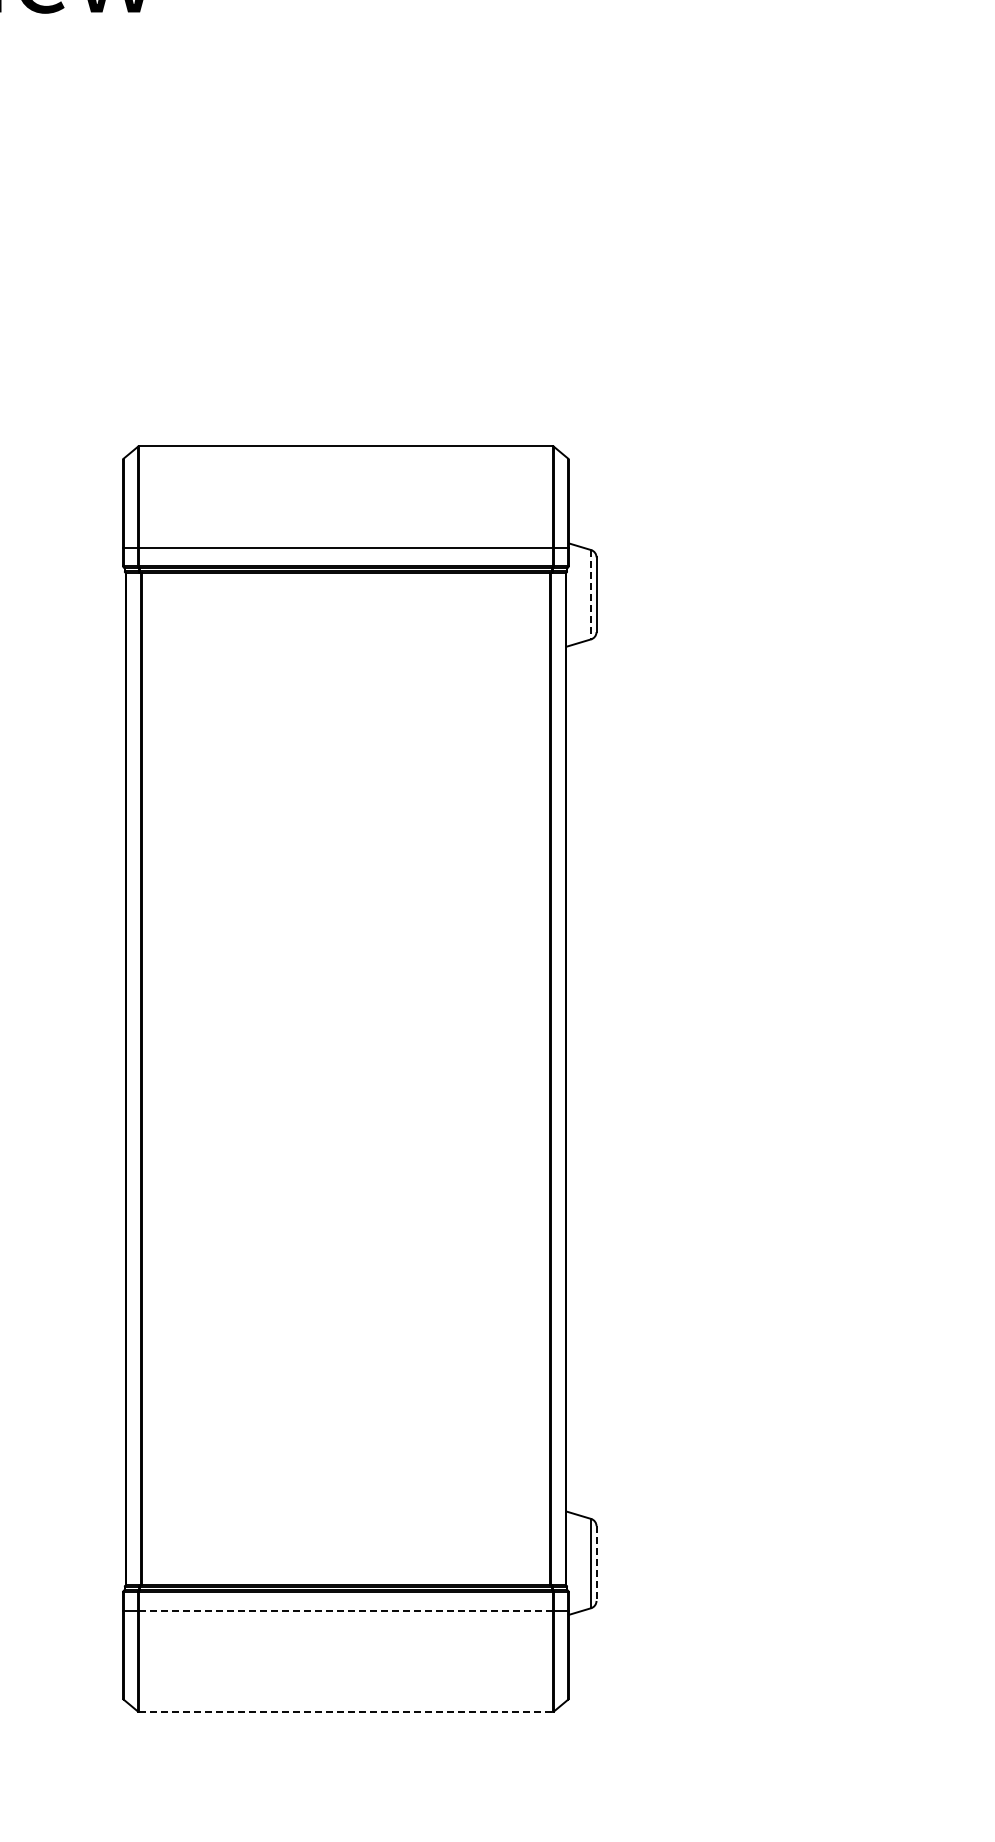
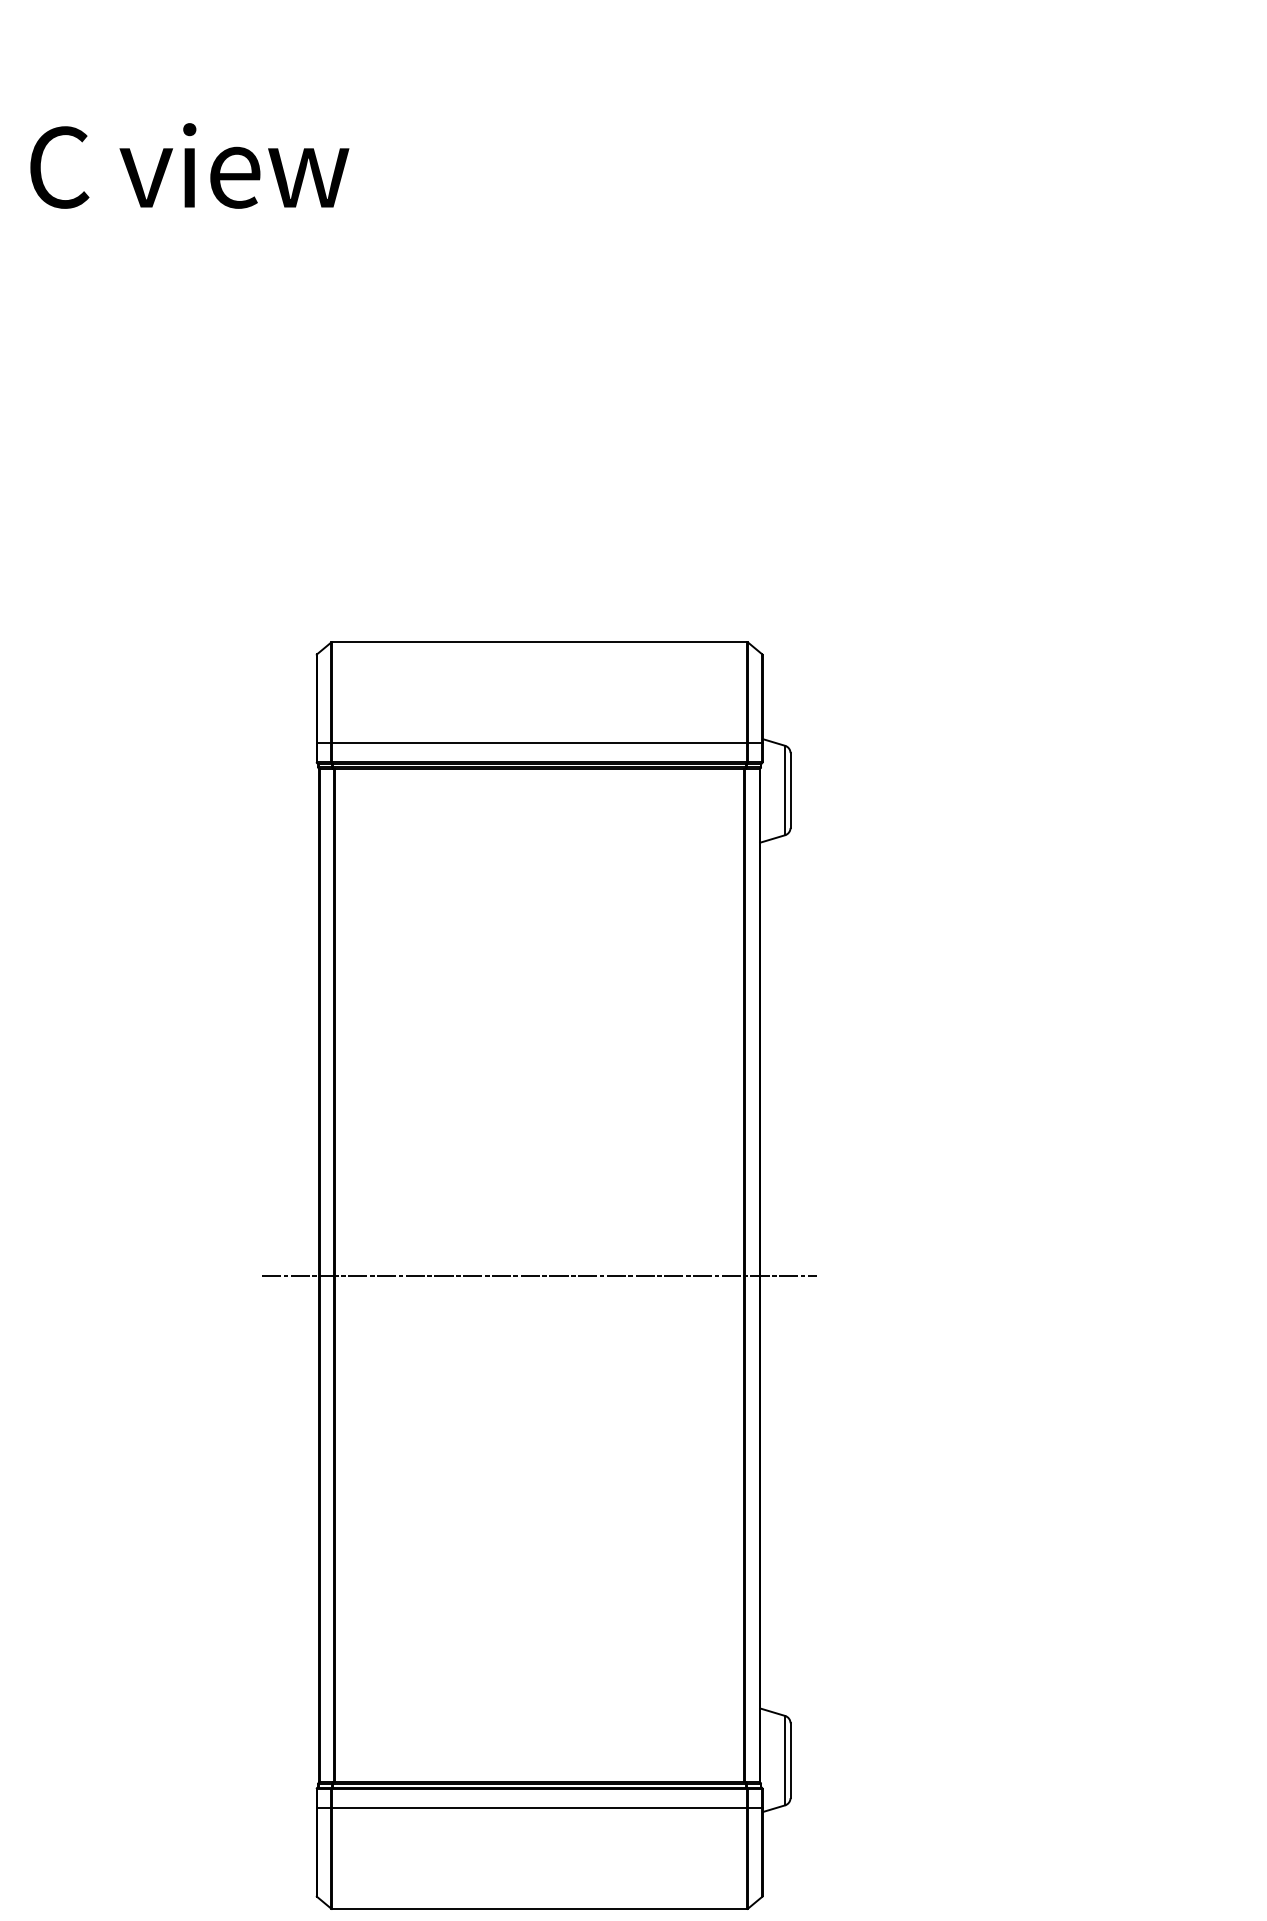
line: (591, 594) -> (785, 790), dashed -> solid
line: (345, 1079) -> (539, 1275), added
line: (596, 1564) -> (790, 1761), dashed -> solid
line: (345, 1610) -> (539, 1807), dashed -> solid
line: (346, 1712) -> (540, 1909), dashed -> solid

